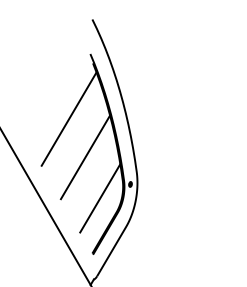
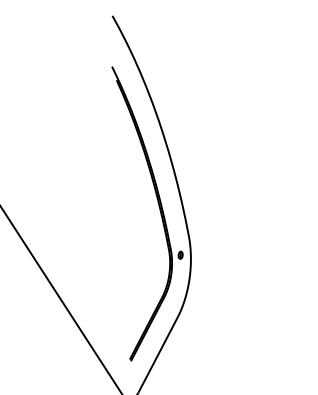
line: (68, 118) -> (84, 163), removed
line: (85, 157) -> (112, 219), removed
line: (100, 198) -> (137, 278), removed

